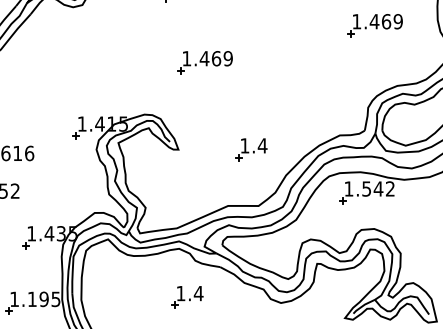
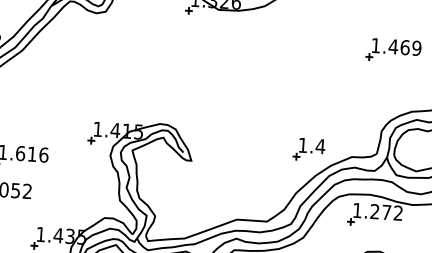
part: (204, 62) -> (222, 76), removed
part: (251, 149) -> (309, 149), moved
text: (372, 188) -> (380, 211), 1.542 -> 1.272

